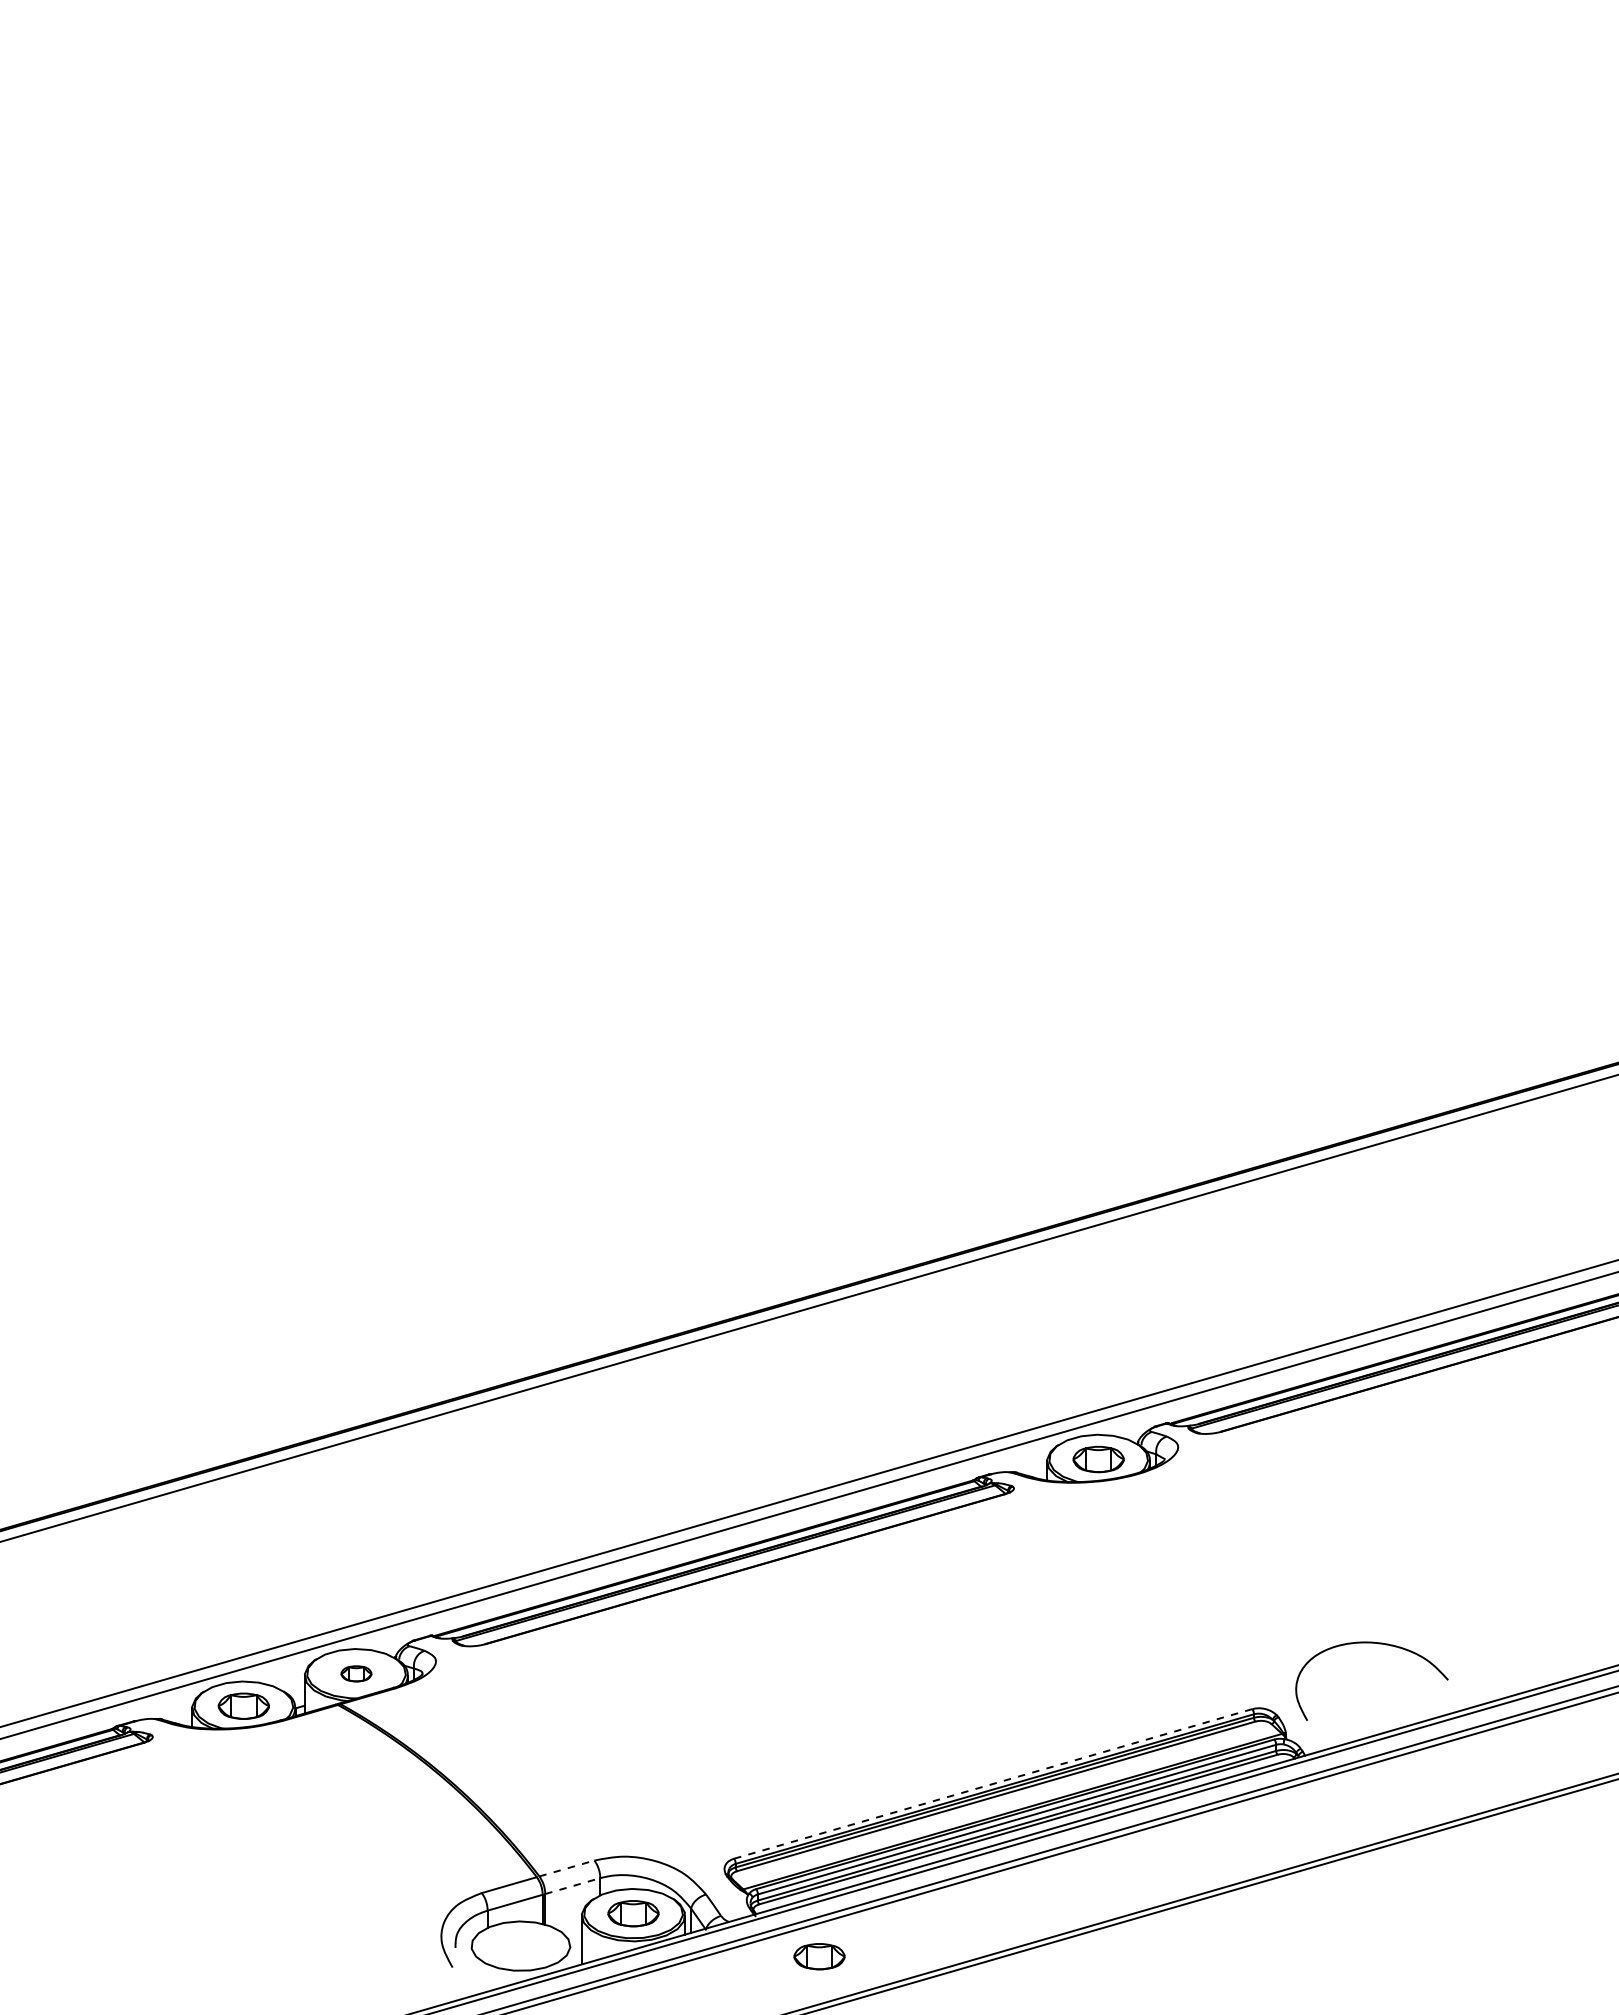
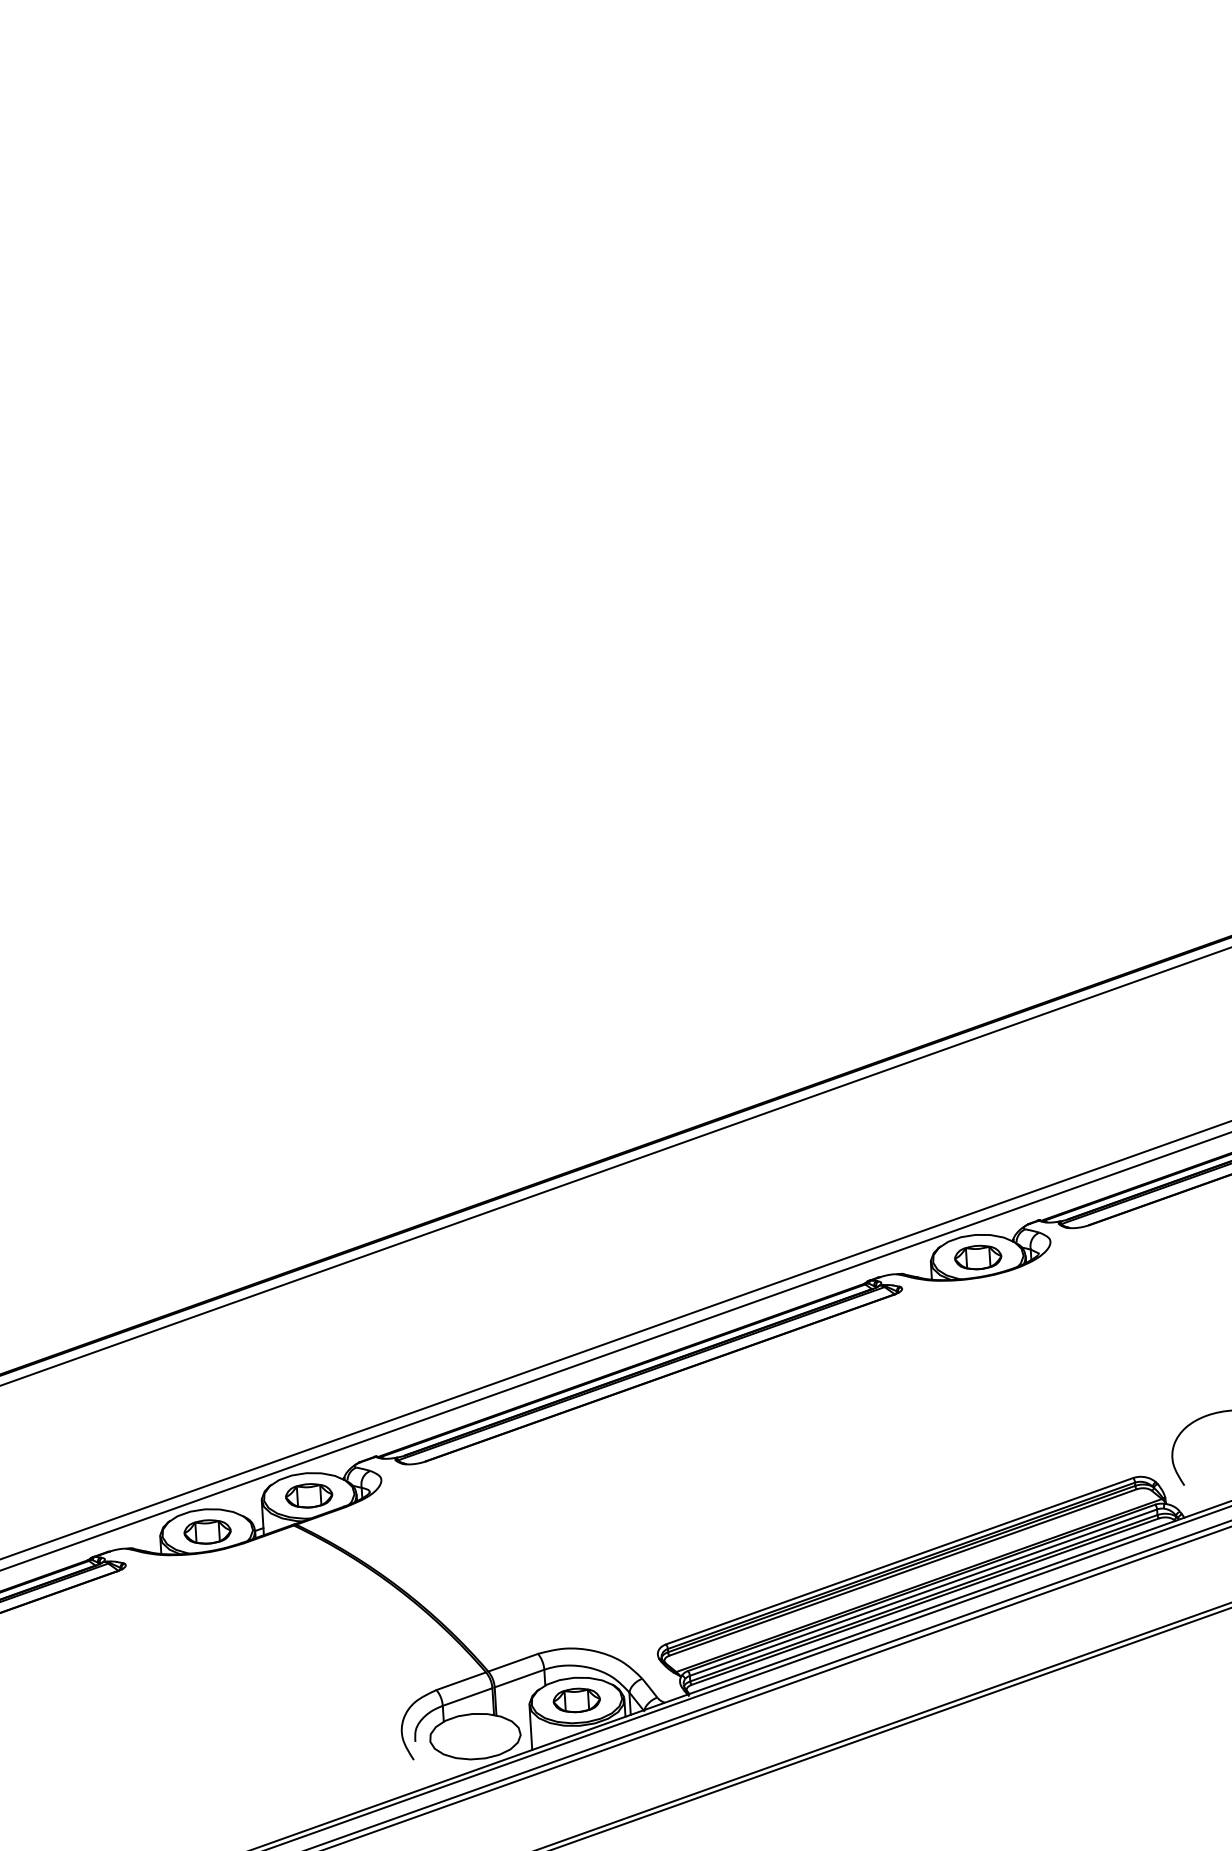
part: (356, 1673) -> (309, 1495), size x1.67
line: (993, 1783) -> (899, 1560), dashed -> solid
line: (566, 1868) -> (512, 1662), dashed -> solid
line: (572, 1886) -> (519, 1678), dashed -> solid
part: (819, 1956) -> (749, 1729), removed

